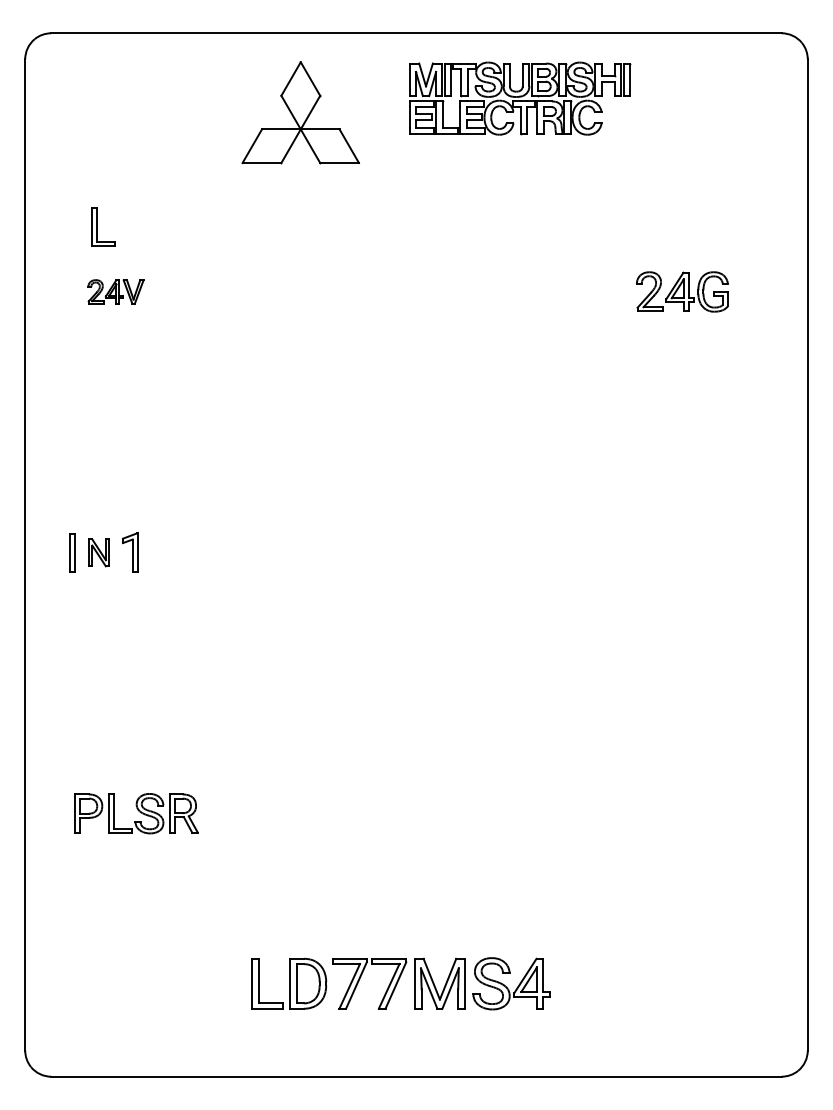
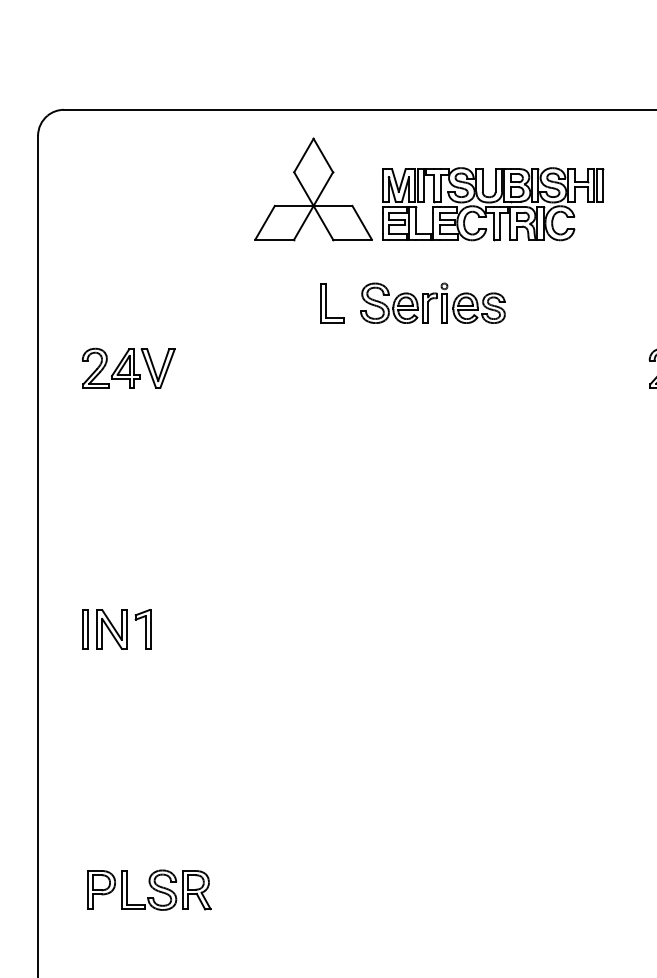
part: (520, 98) -> (493, 204), moved
part: (103, 226) -> (332, 303), moved
part: (419, 226) -> (432, 303), added
part: (115, 291) -> (128, 368), size x1.67
part: (98, 552) -> (111, 629), size x1.43

